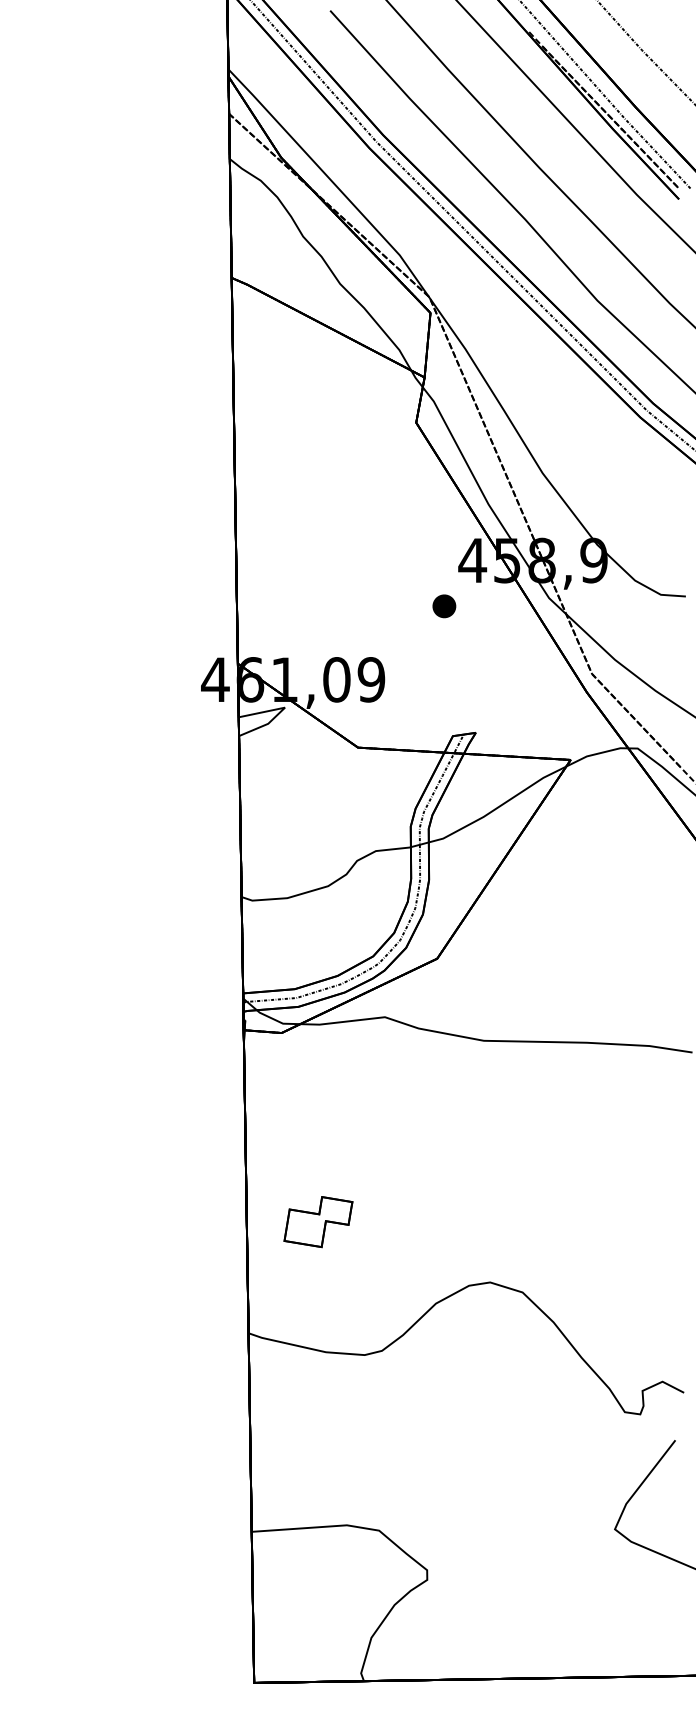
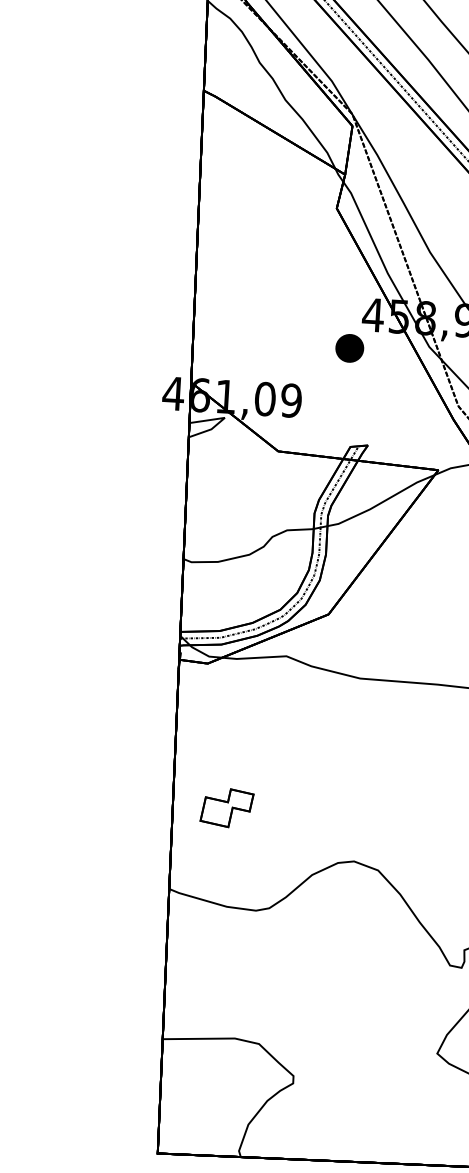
part: (444, 606) -> (349, 348), size x1.6

